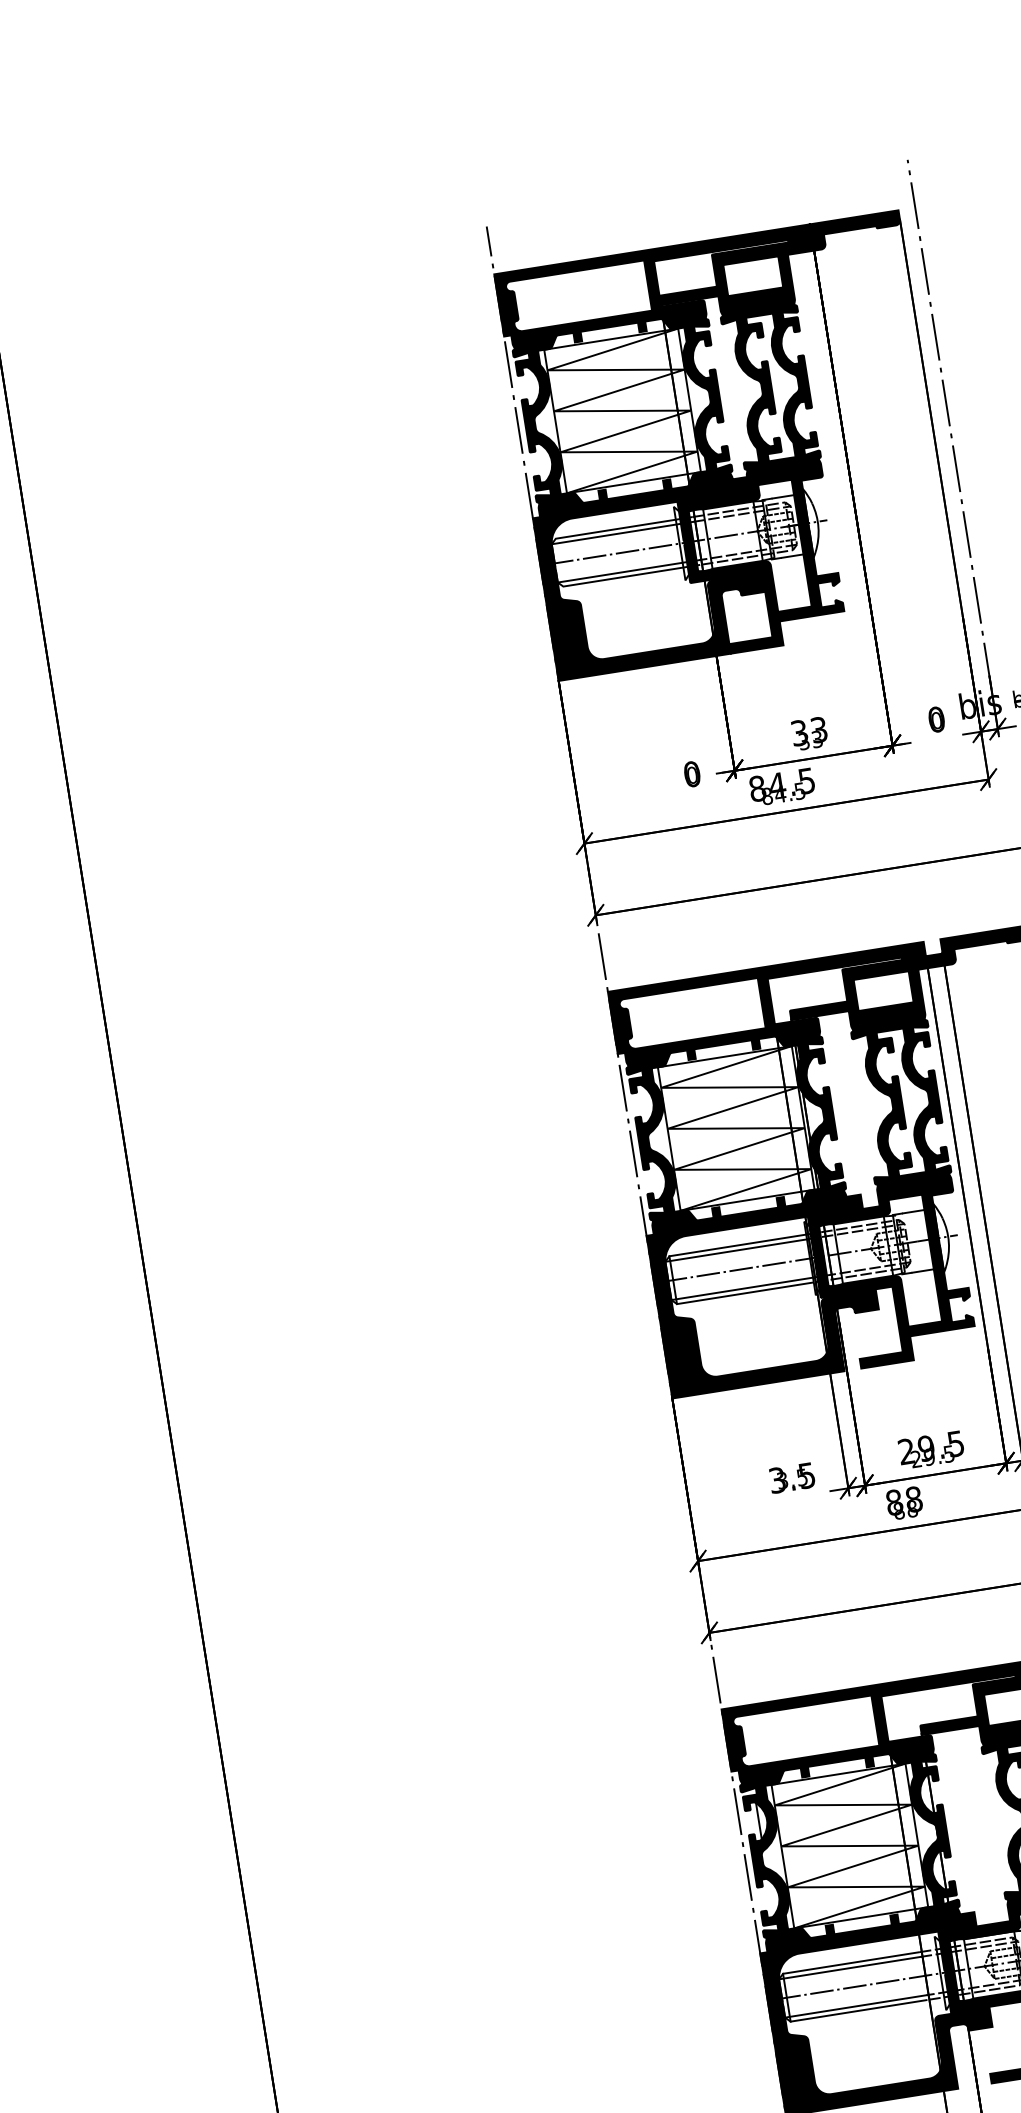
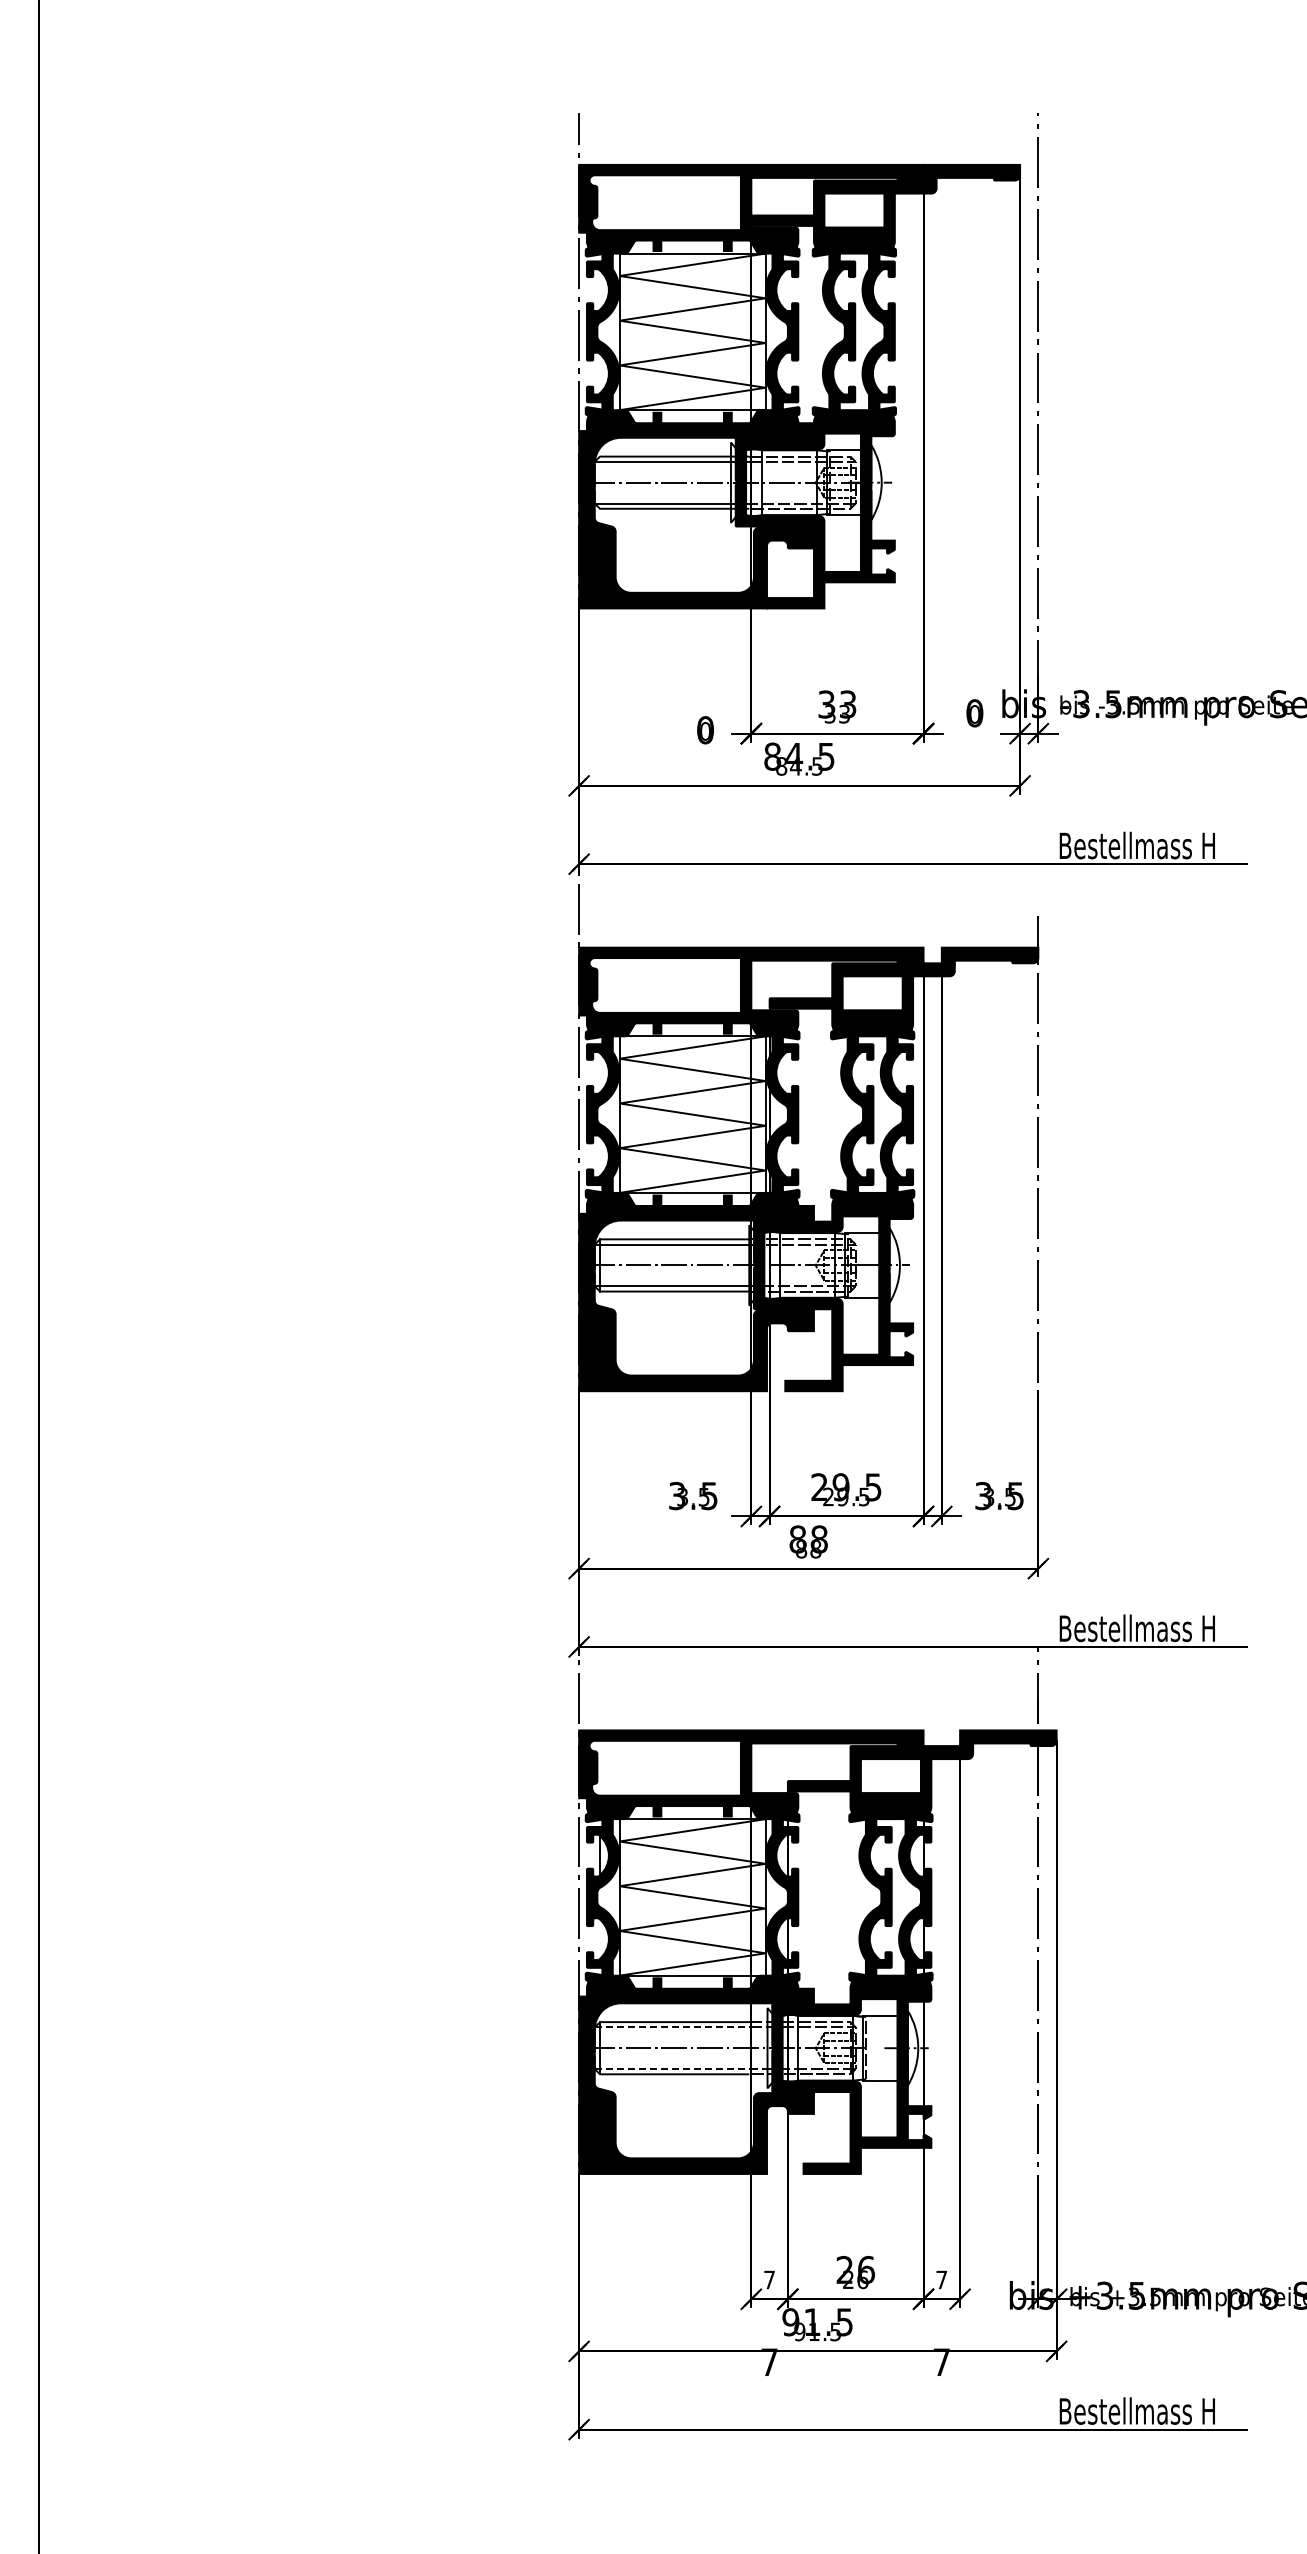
line: (850, 1968) -> (672, 2027), solid -> dashed
line: (856, 2006) -> (672, 2069), solid -> dashed

